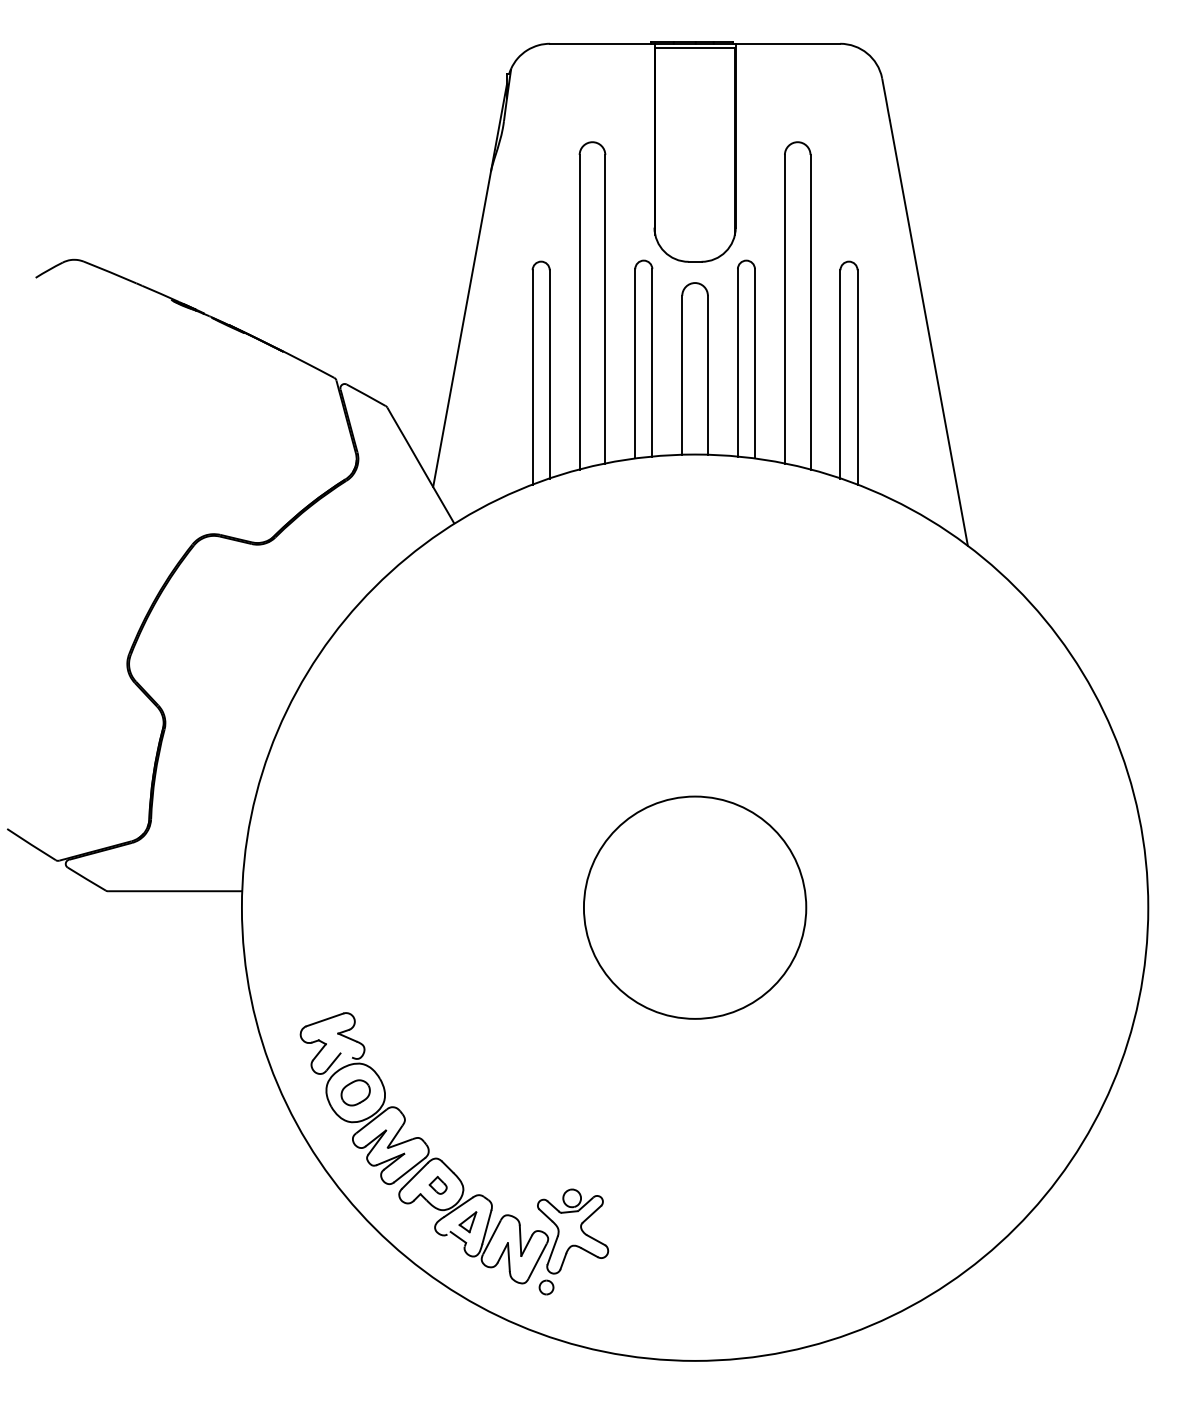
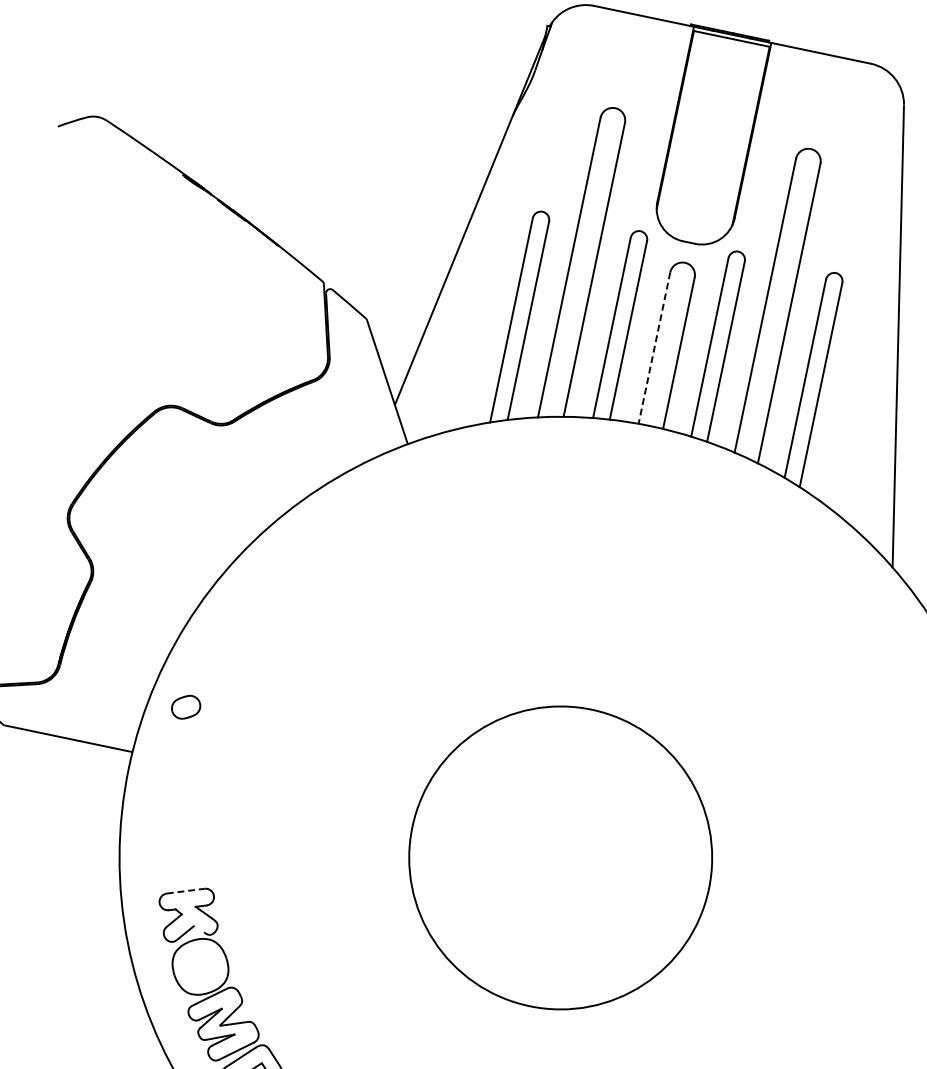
line: (682, 375) -> (654, 348), solid -> dashed
circle: (694, 907) -> (560, 857), size x1.4
line: (325, 1019) -> (186, 890), solid -> dashed
part: (355, 1092) -> (185, 706), moved

